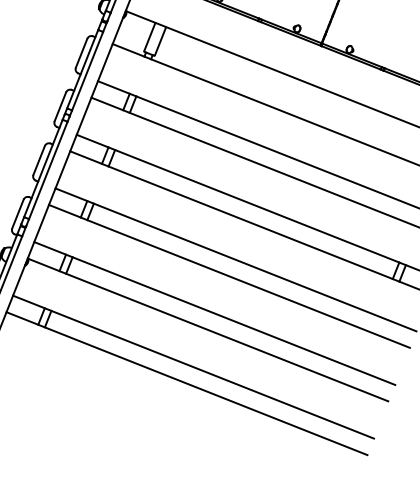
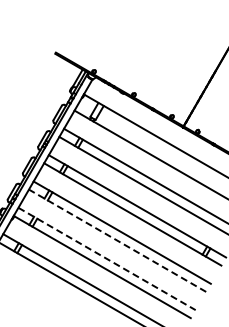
line: (229, 275) -> (117, 240), solid -> dashed
line: (215, 314) -> (107, 259), solid -> dashed

